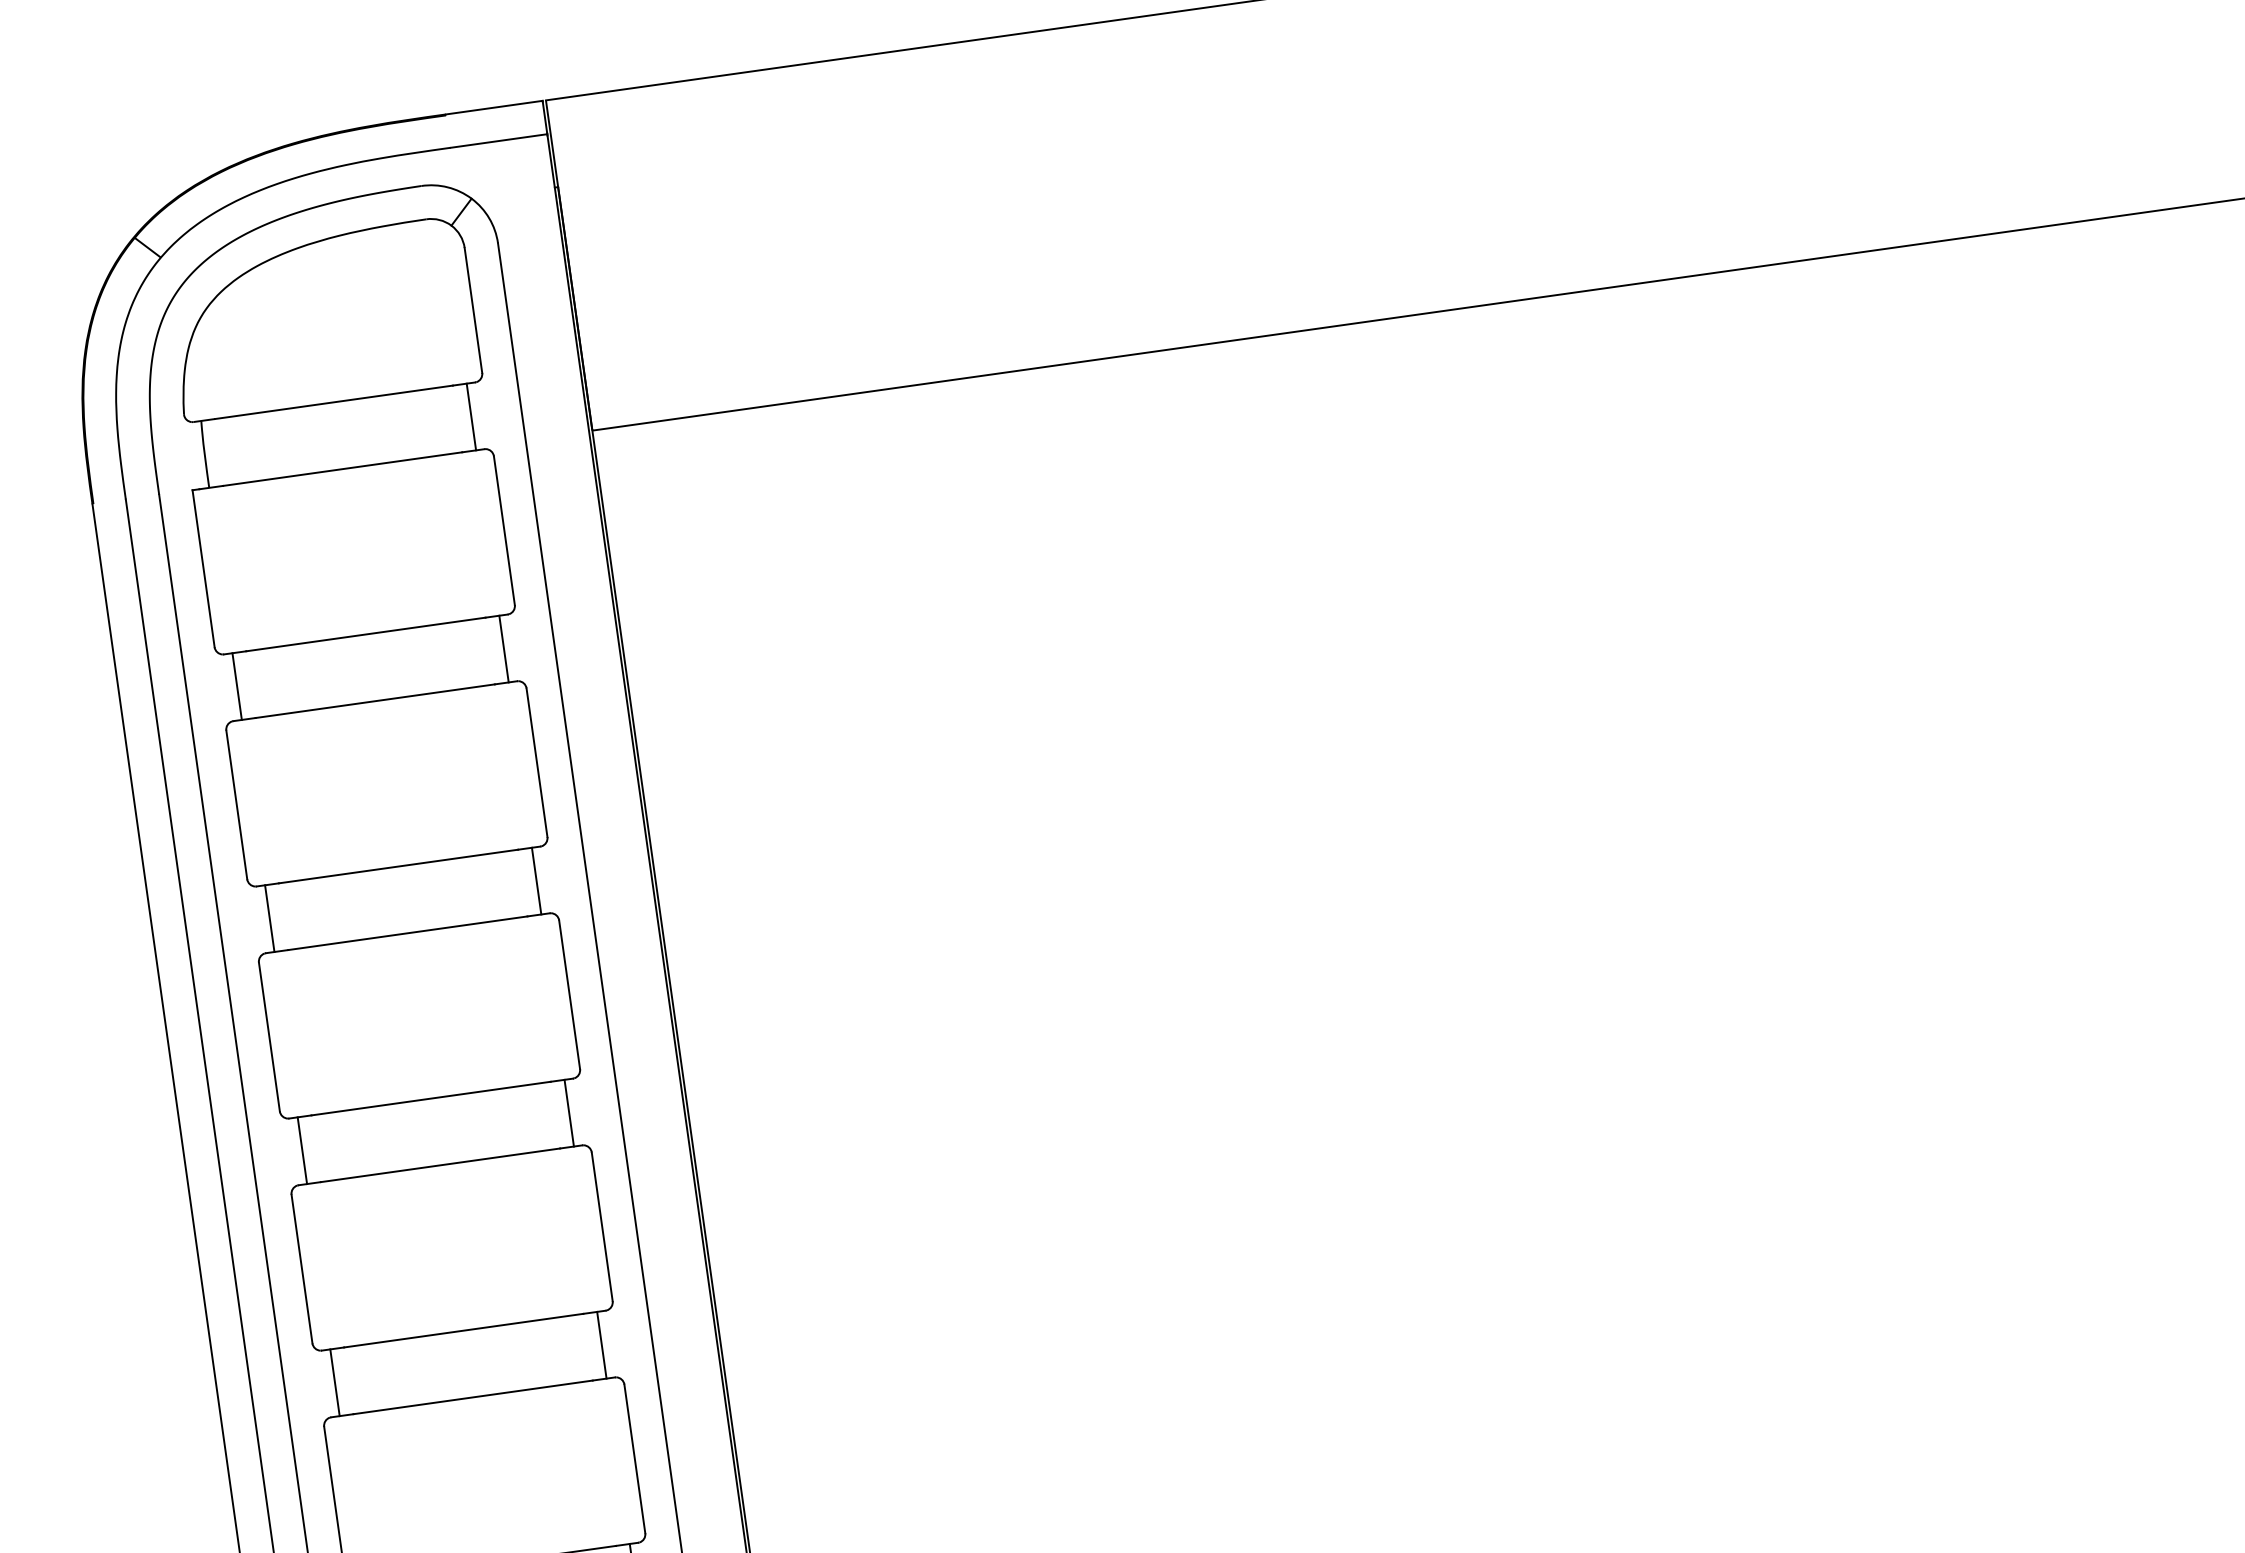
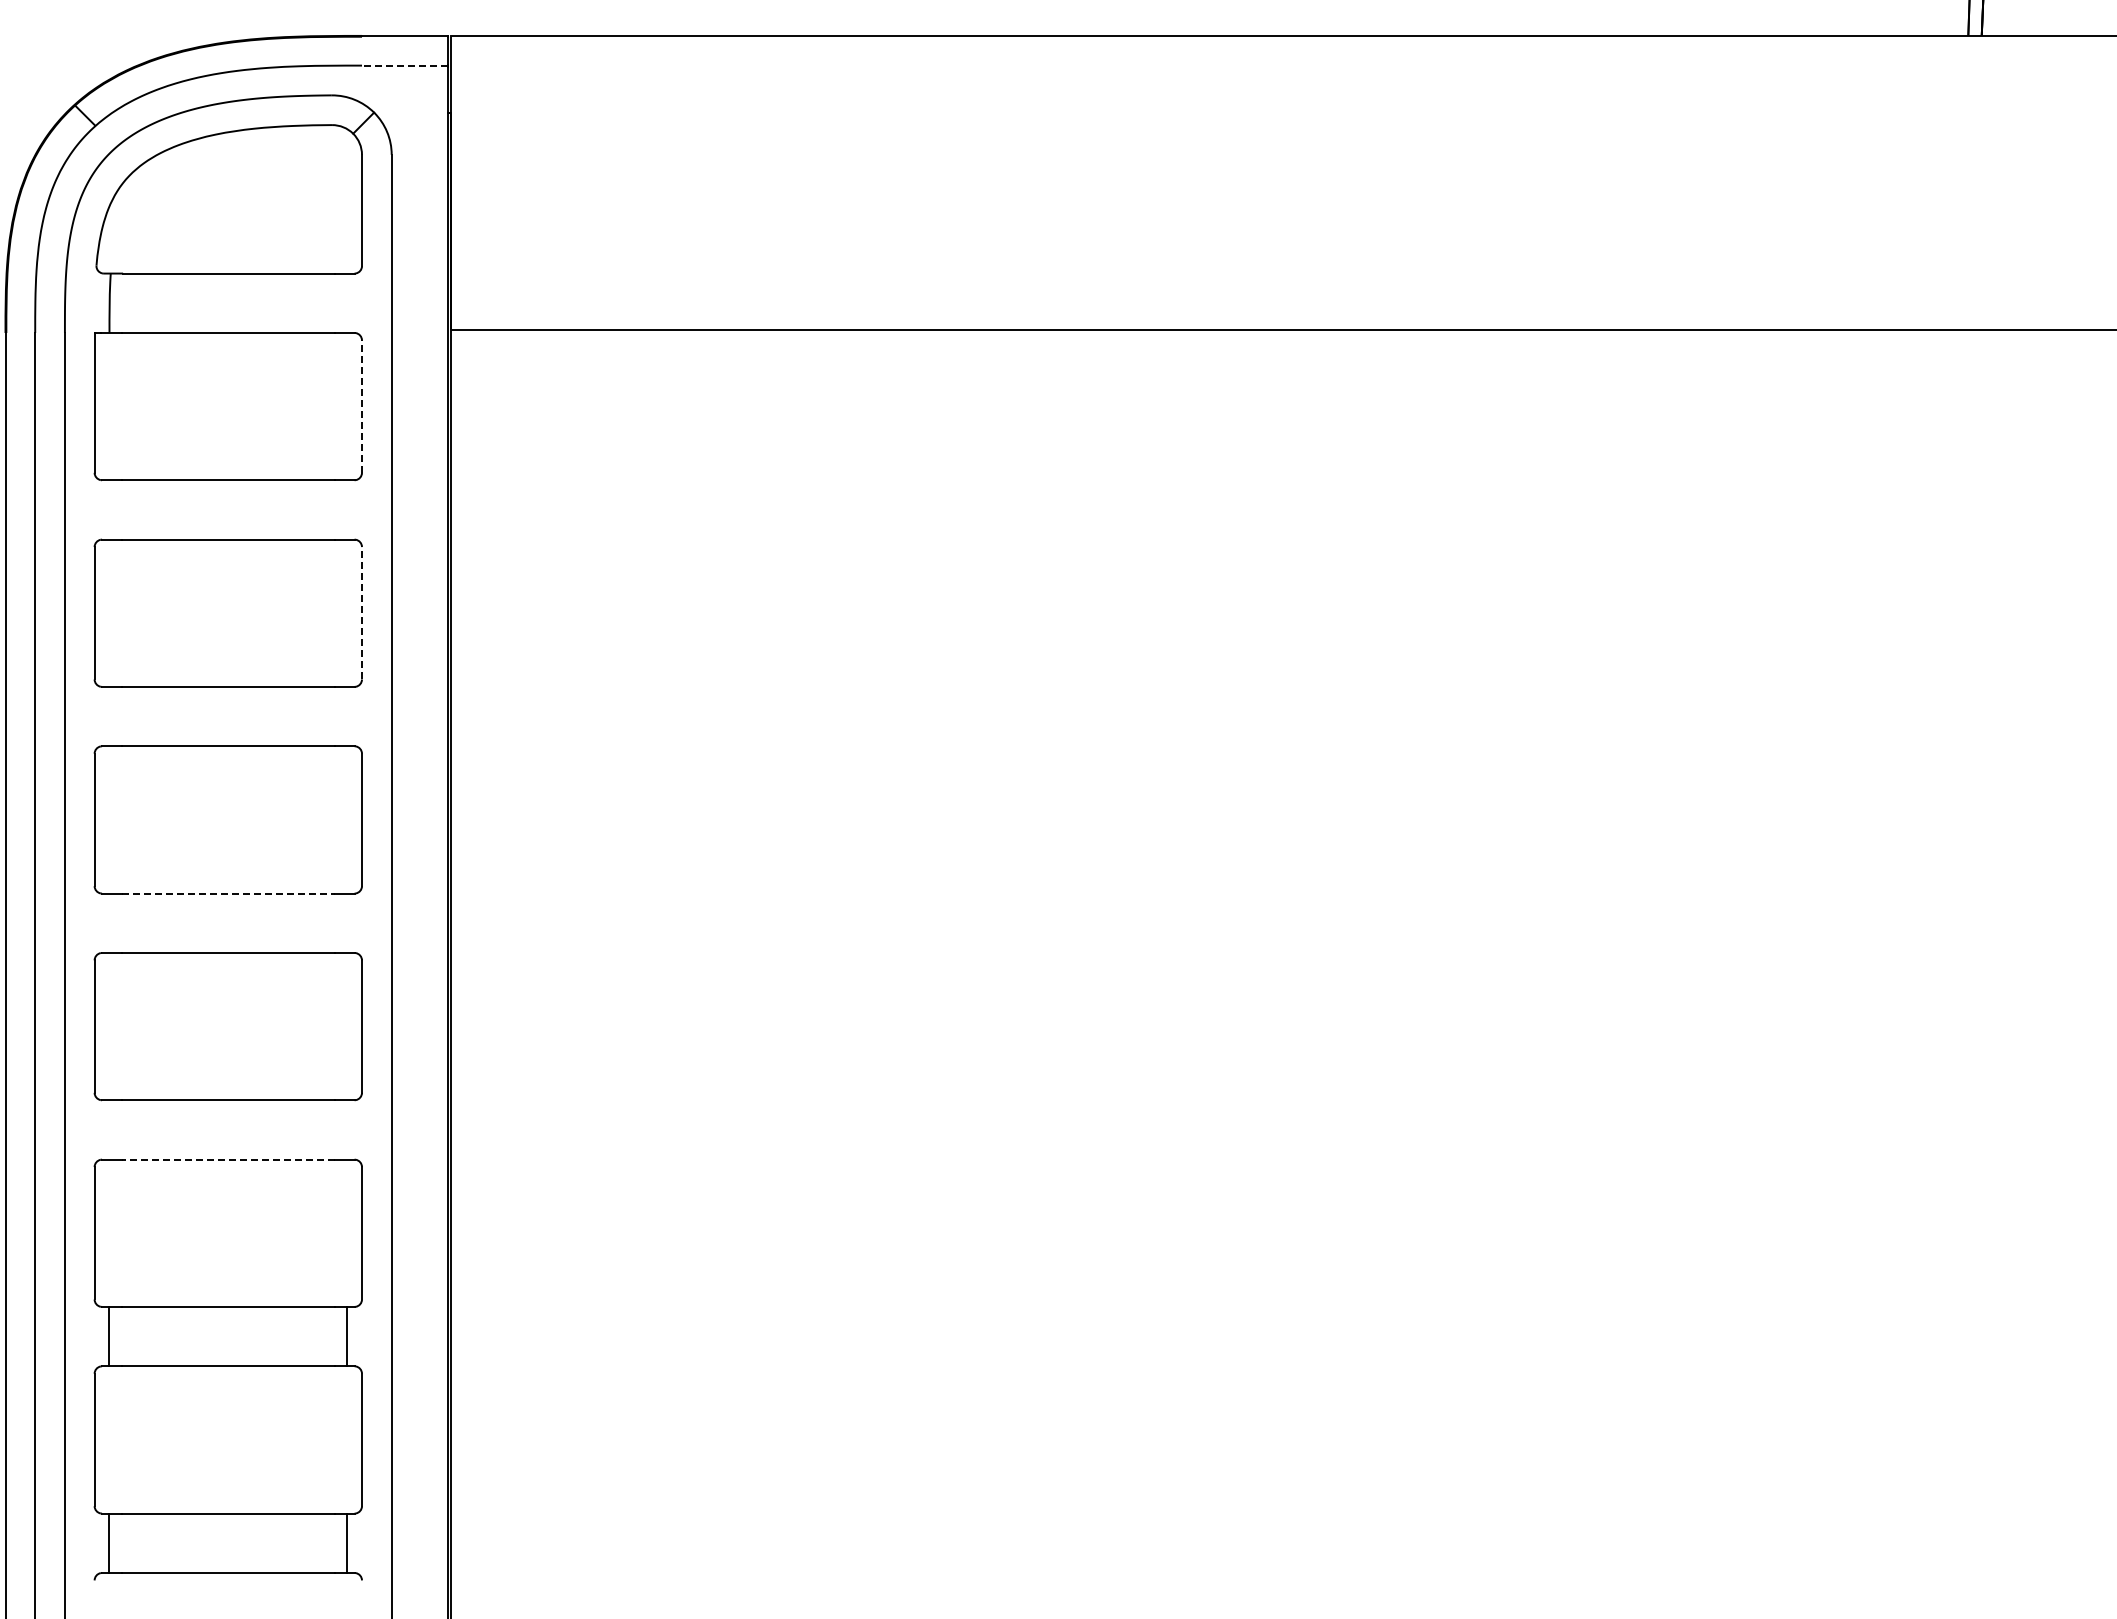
line: (498, 140) -> (404, 65), solid -> dashed
line: (471, 416) -> (347, 302), removed
line: (504, 530) -> (362, 406), solid -> dashed
line: (504, 648) -> (347, 509), removed
line: (237, 686) -> (109, 509), removed
line: (537, 761) -> (362, 612), solid -> dashed
line: (537, 880) -> (347, 716), removed
line: (269, 918) -> (109, 716), removed
line: (431, 1098) -> (228, 893), solid -> dashed
line: (569, 1112) -> (347, 922), removed
line: (302, 1149) -> (109, 922), removed
line: (602, 1344) -> (347, 1129), removed
line: (334, 1382) -> (109, 1129), removed
line: (473, 1397) -> (228, 1159), solid -> dashed

